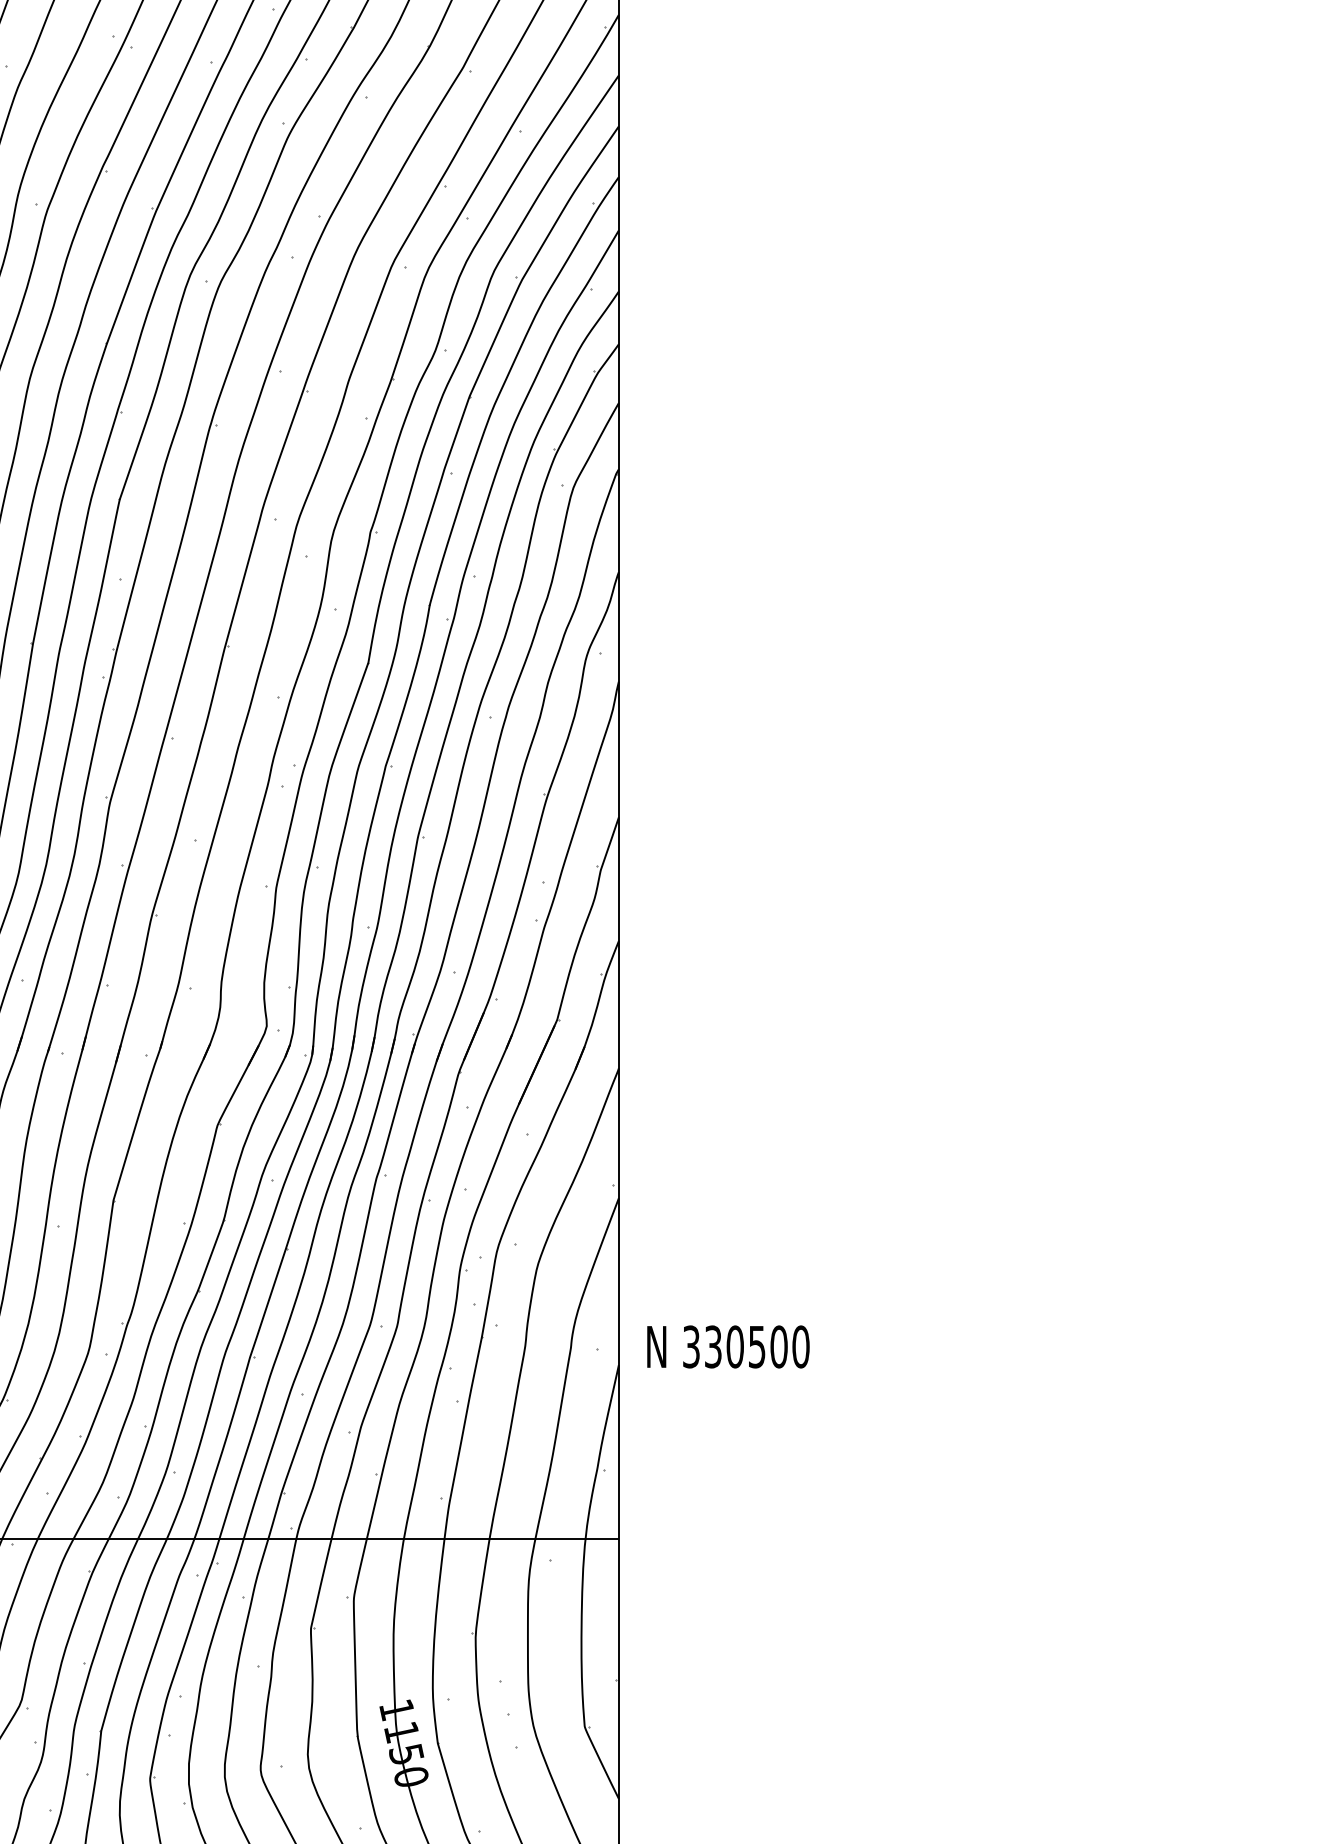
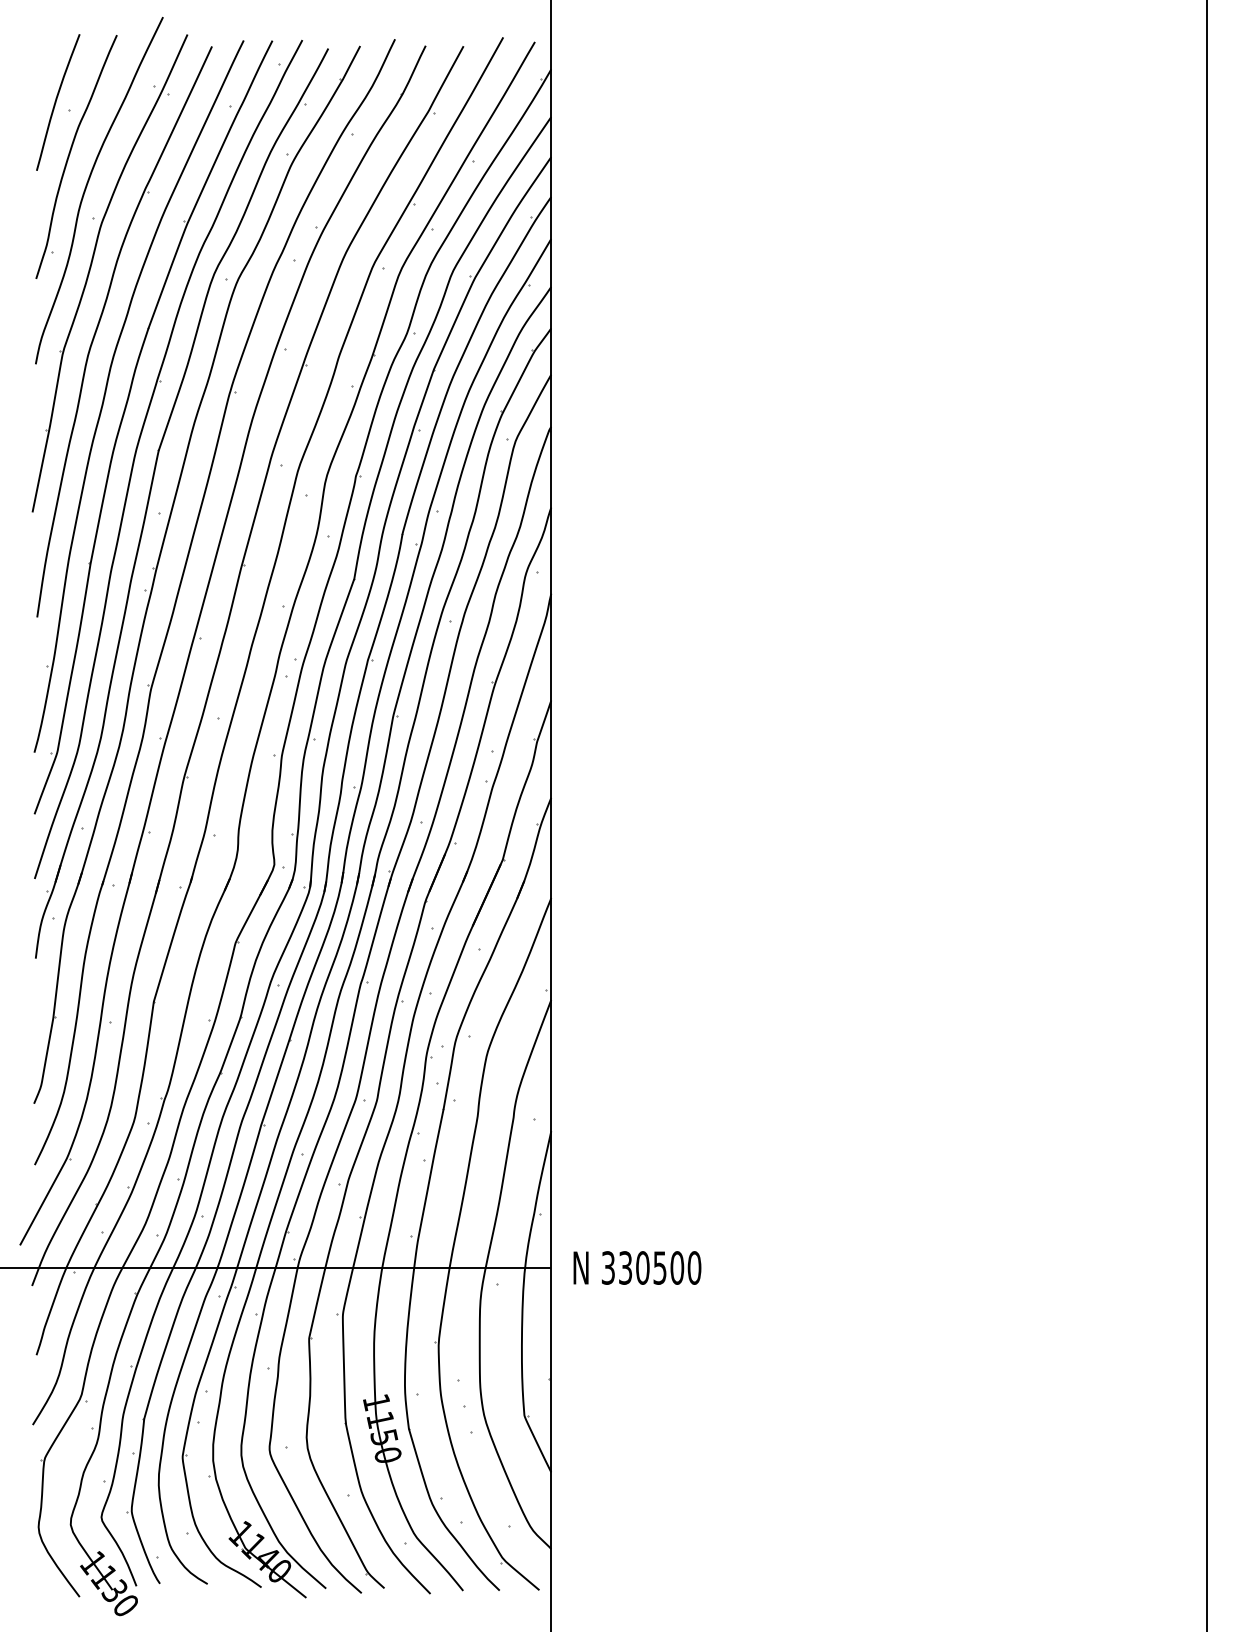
text: (728, 1346) -> (637, 1267), moved

